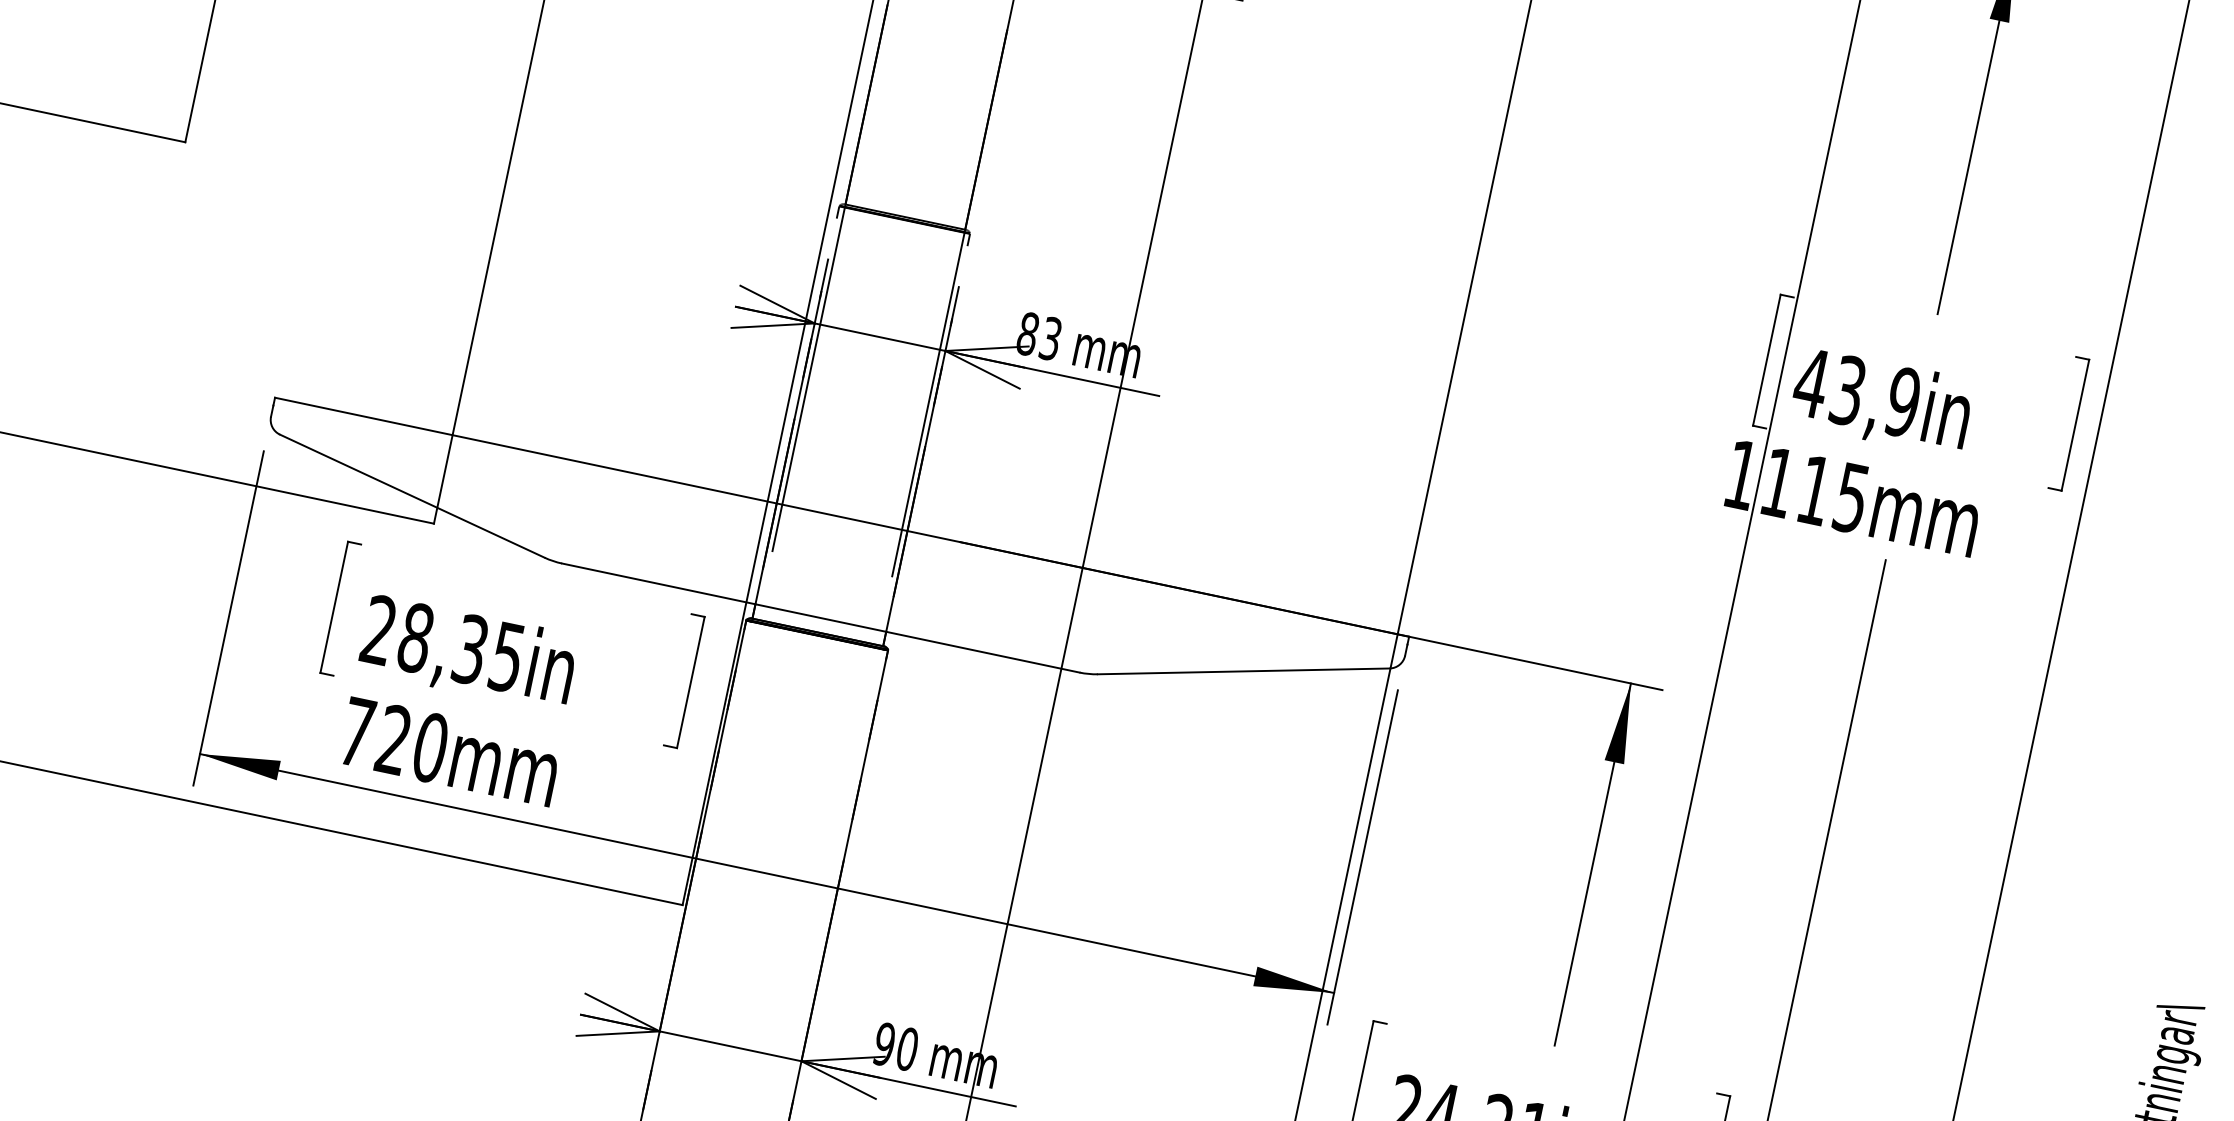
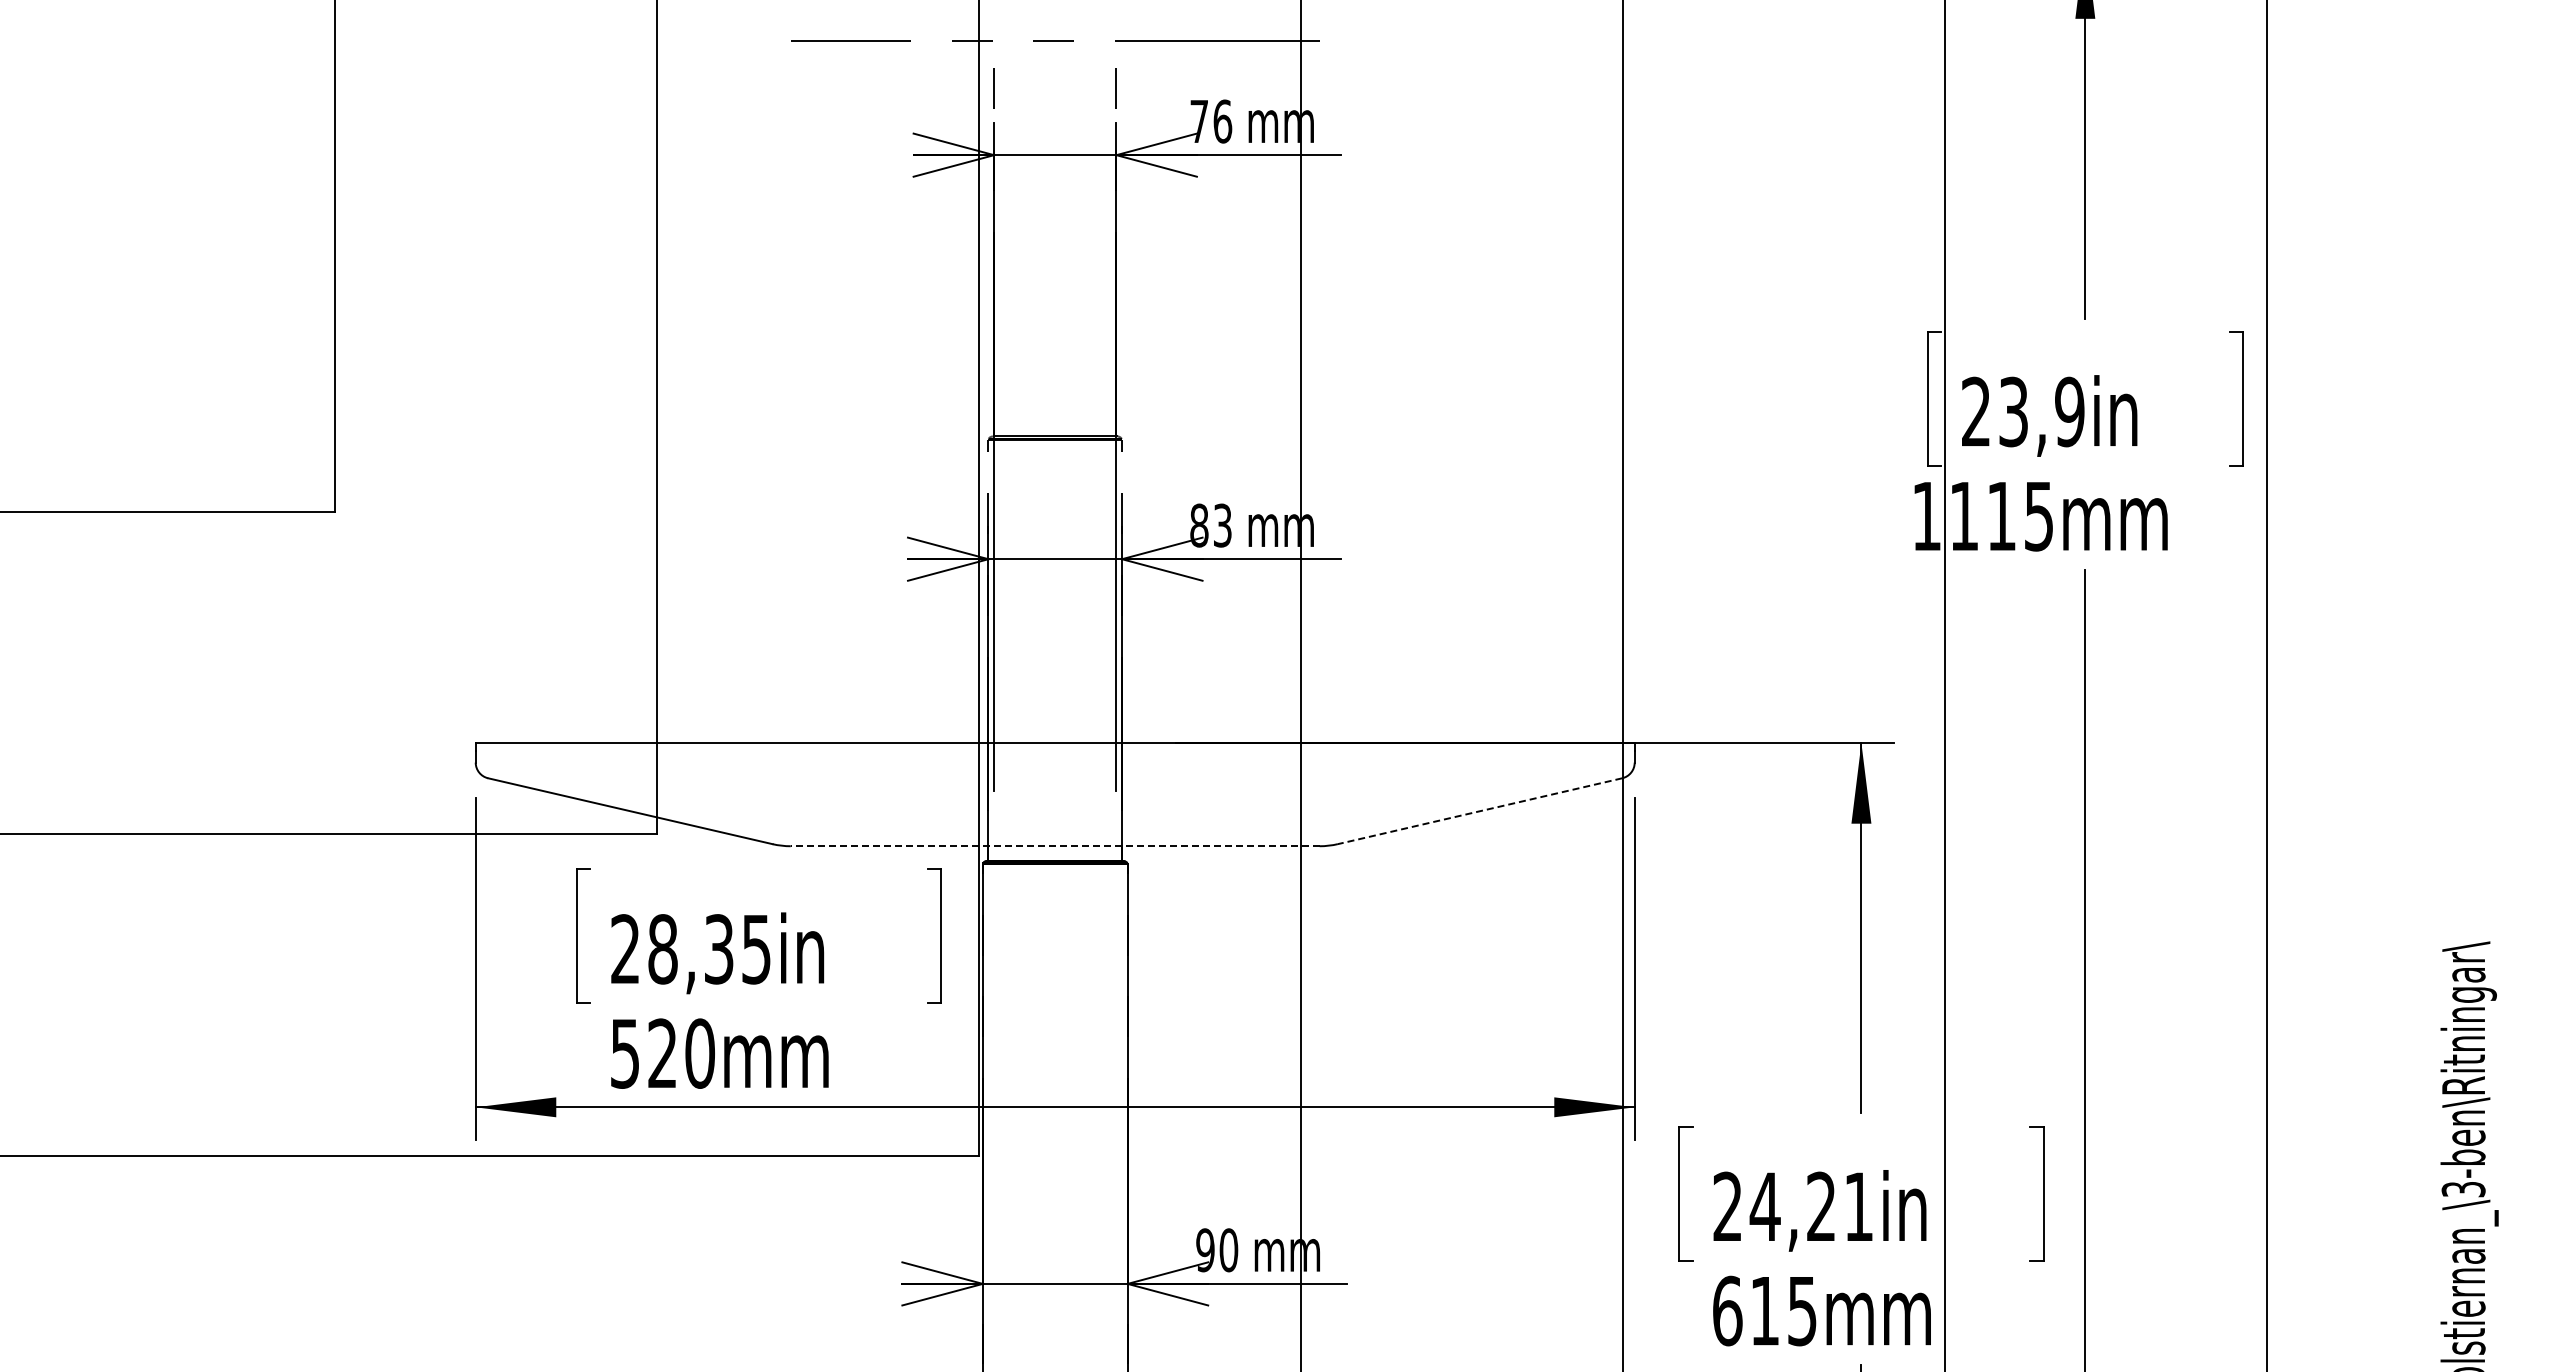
text: (1811, 381) -> (1975, 410), 43,9in -> 23,9in
line: (820, 618) -> (1054, 846), solid -> dashed
line: (1244, 671) -> (1480, 811), solid -> dashed
text: (356, 732) -> (624, 1053), 720mm -> 520mm

